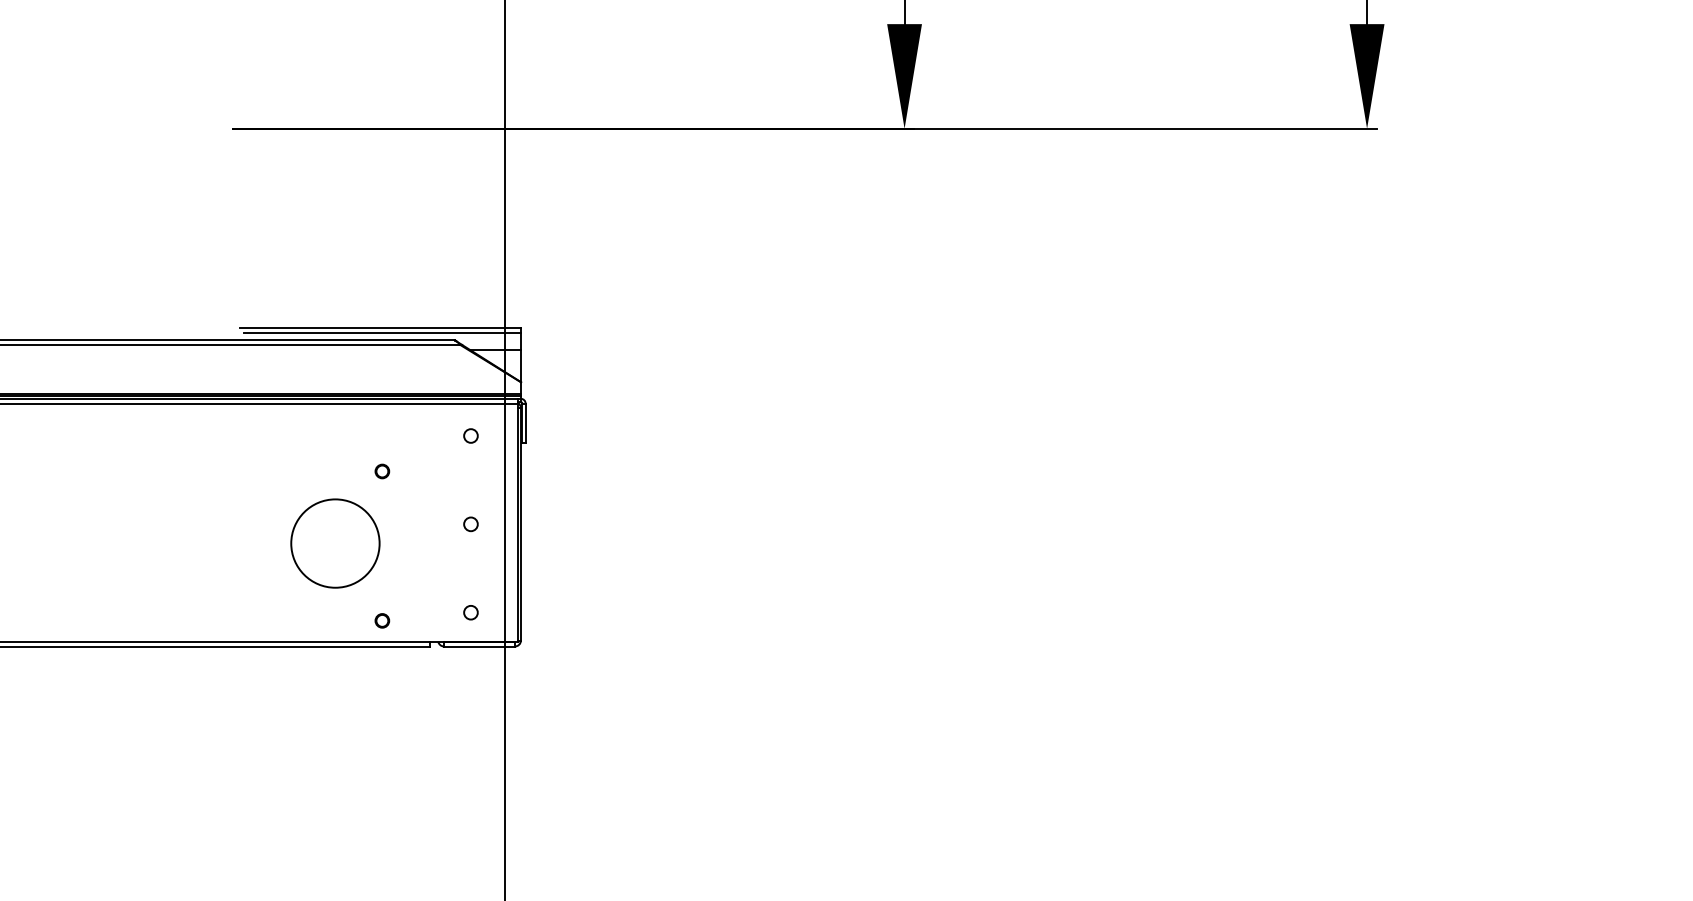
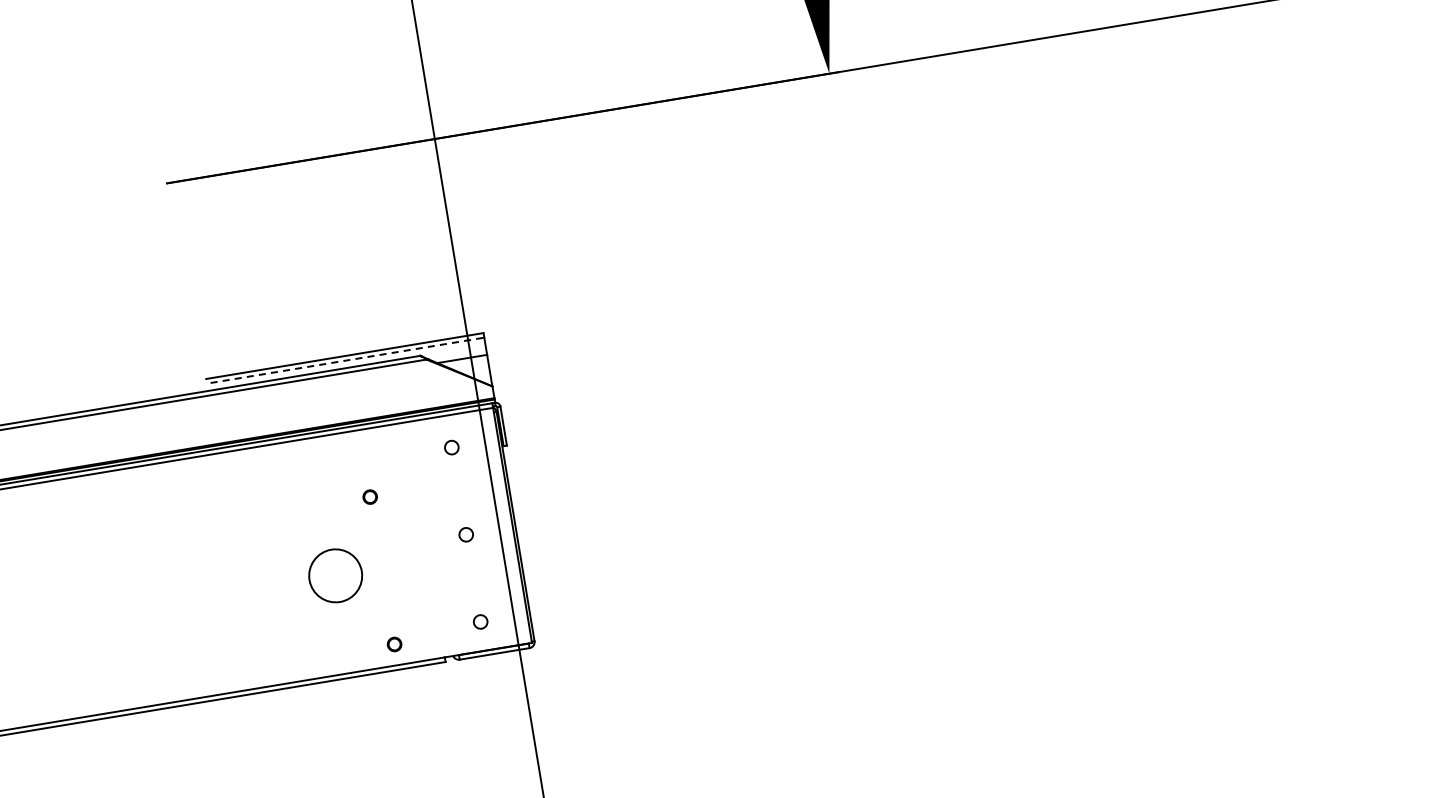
line: (382, 332) -> (347, 359), solid -> dashed
circle: (335, 543) -> (335, 575), size x0.6

